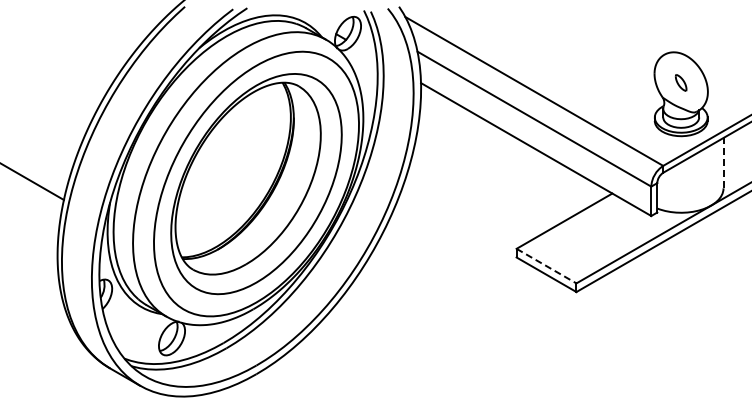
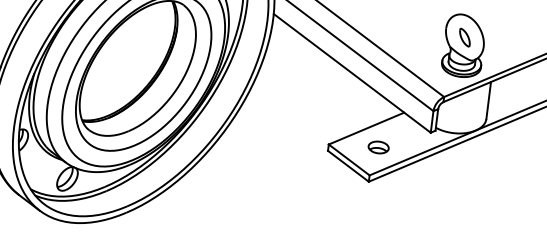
part: (680, 82) -> (464, 37), size x1.43
line: (723, 162) -> (488, 100), dashed -> solid
part: (583, 244) -> (378, 147), added
line: (546, 266) -> (349, 160), dashed -> solid

